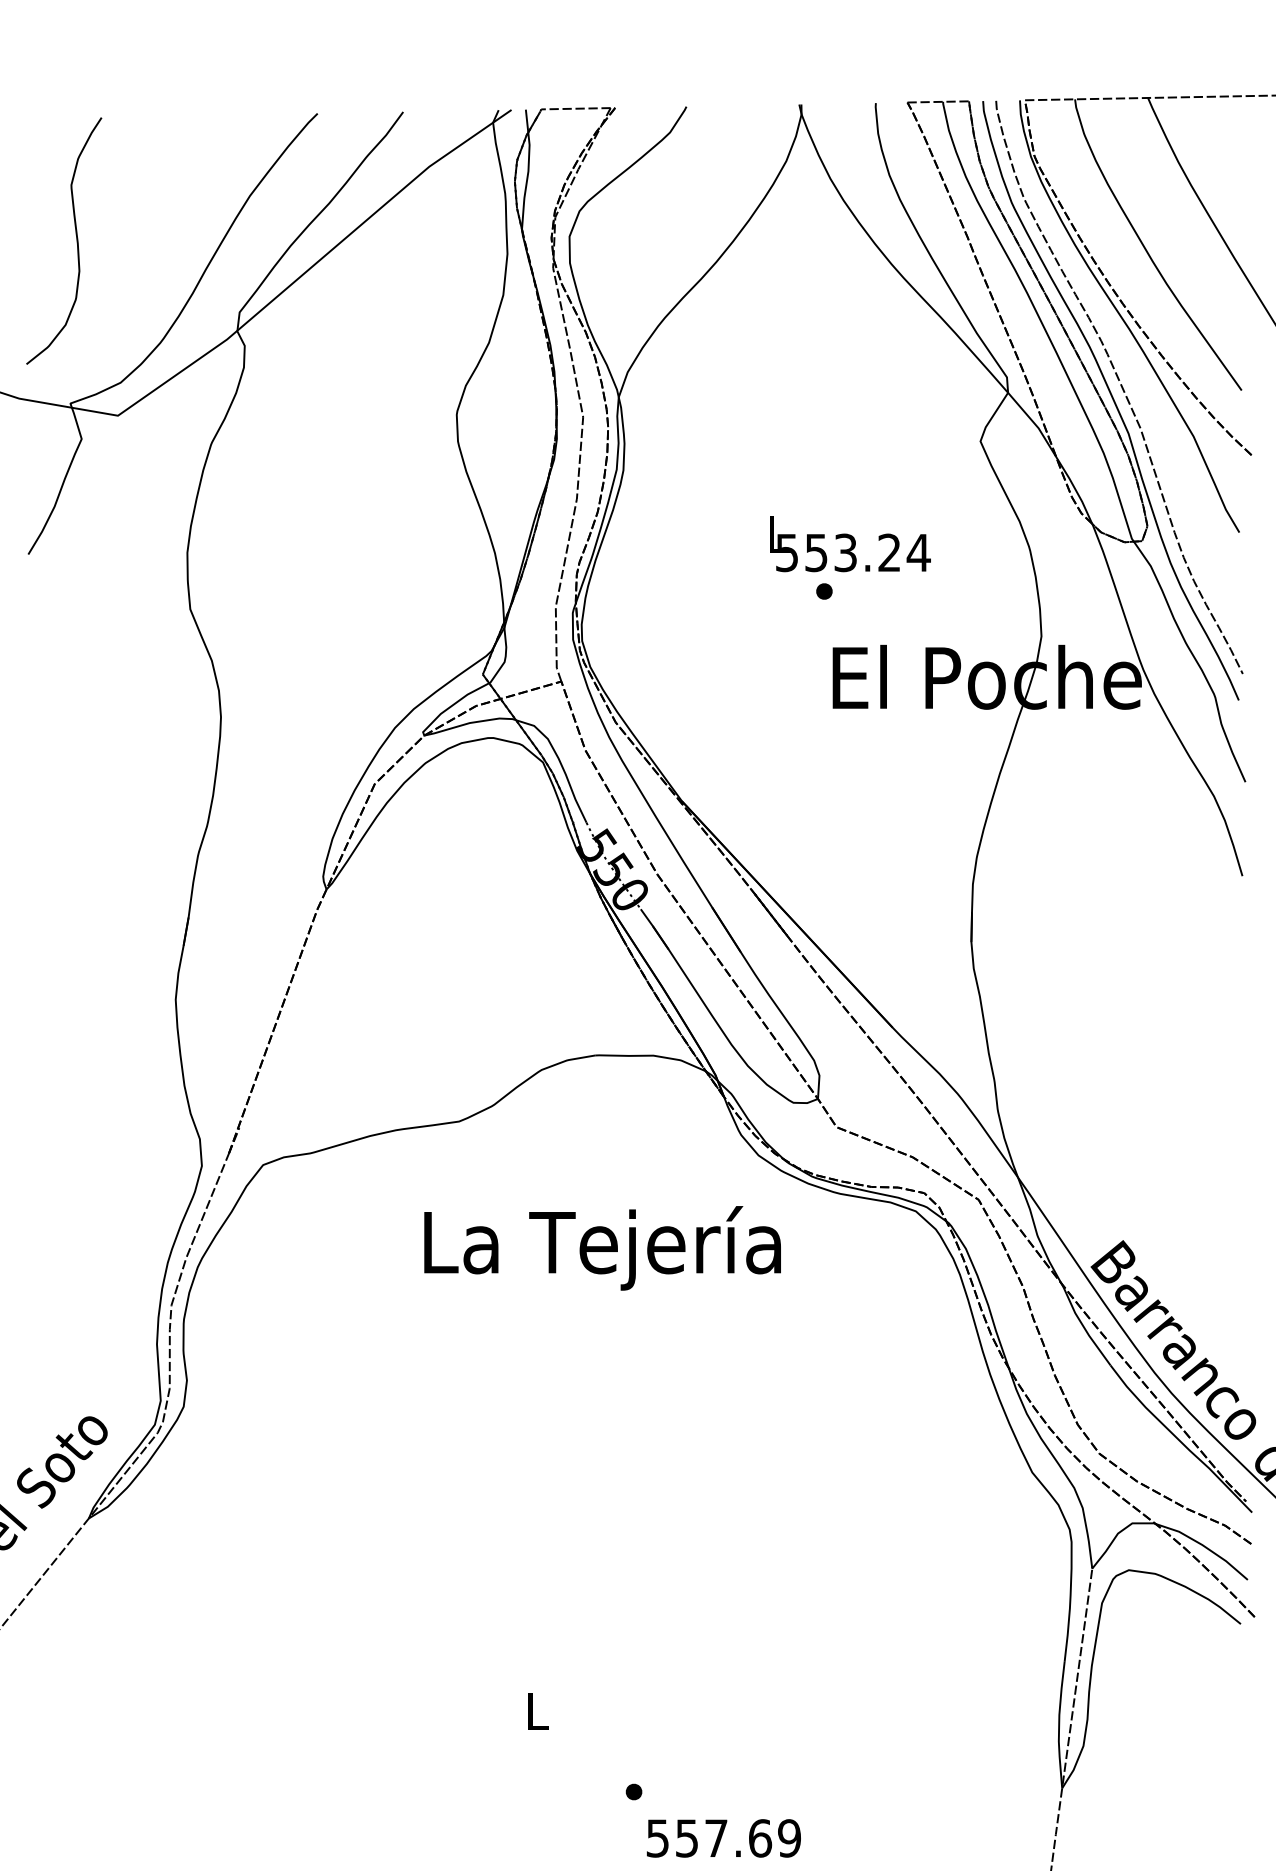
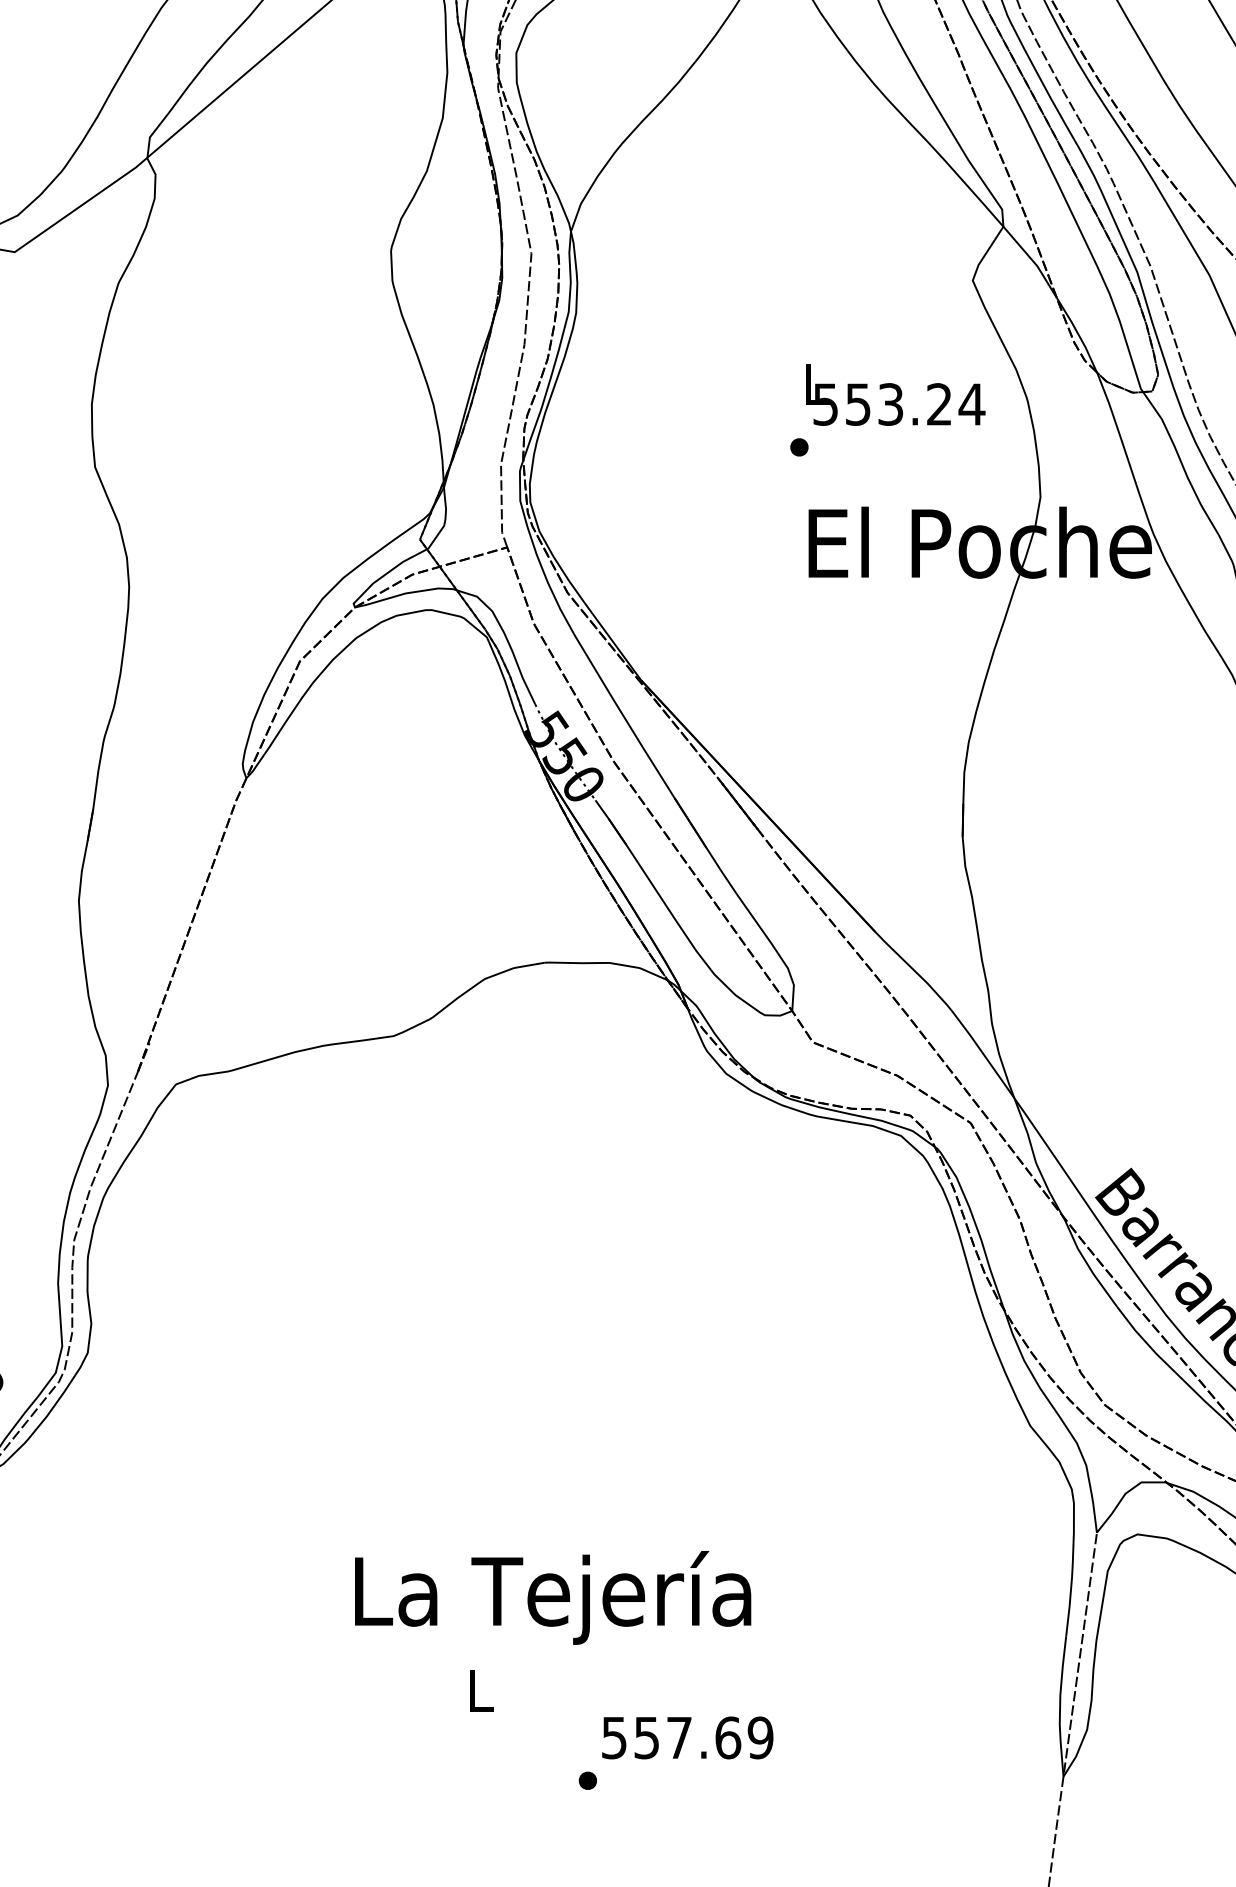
text: (850, 544) -> (896, 395), moved
text: (602, 1248) -> (552, 1598), moved
text: (723, 1838) -> (687, 1738), moved

